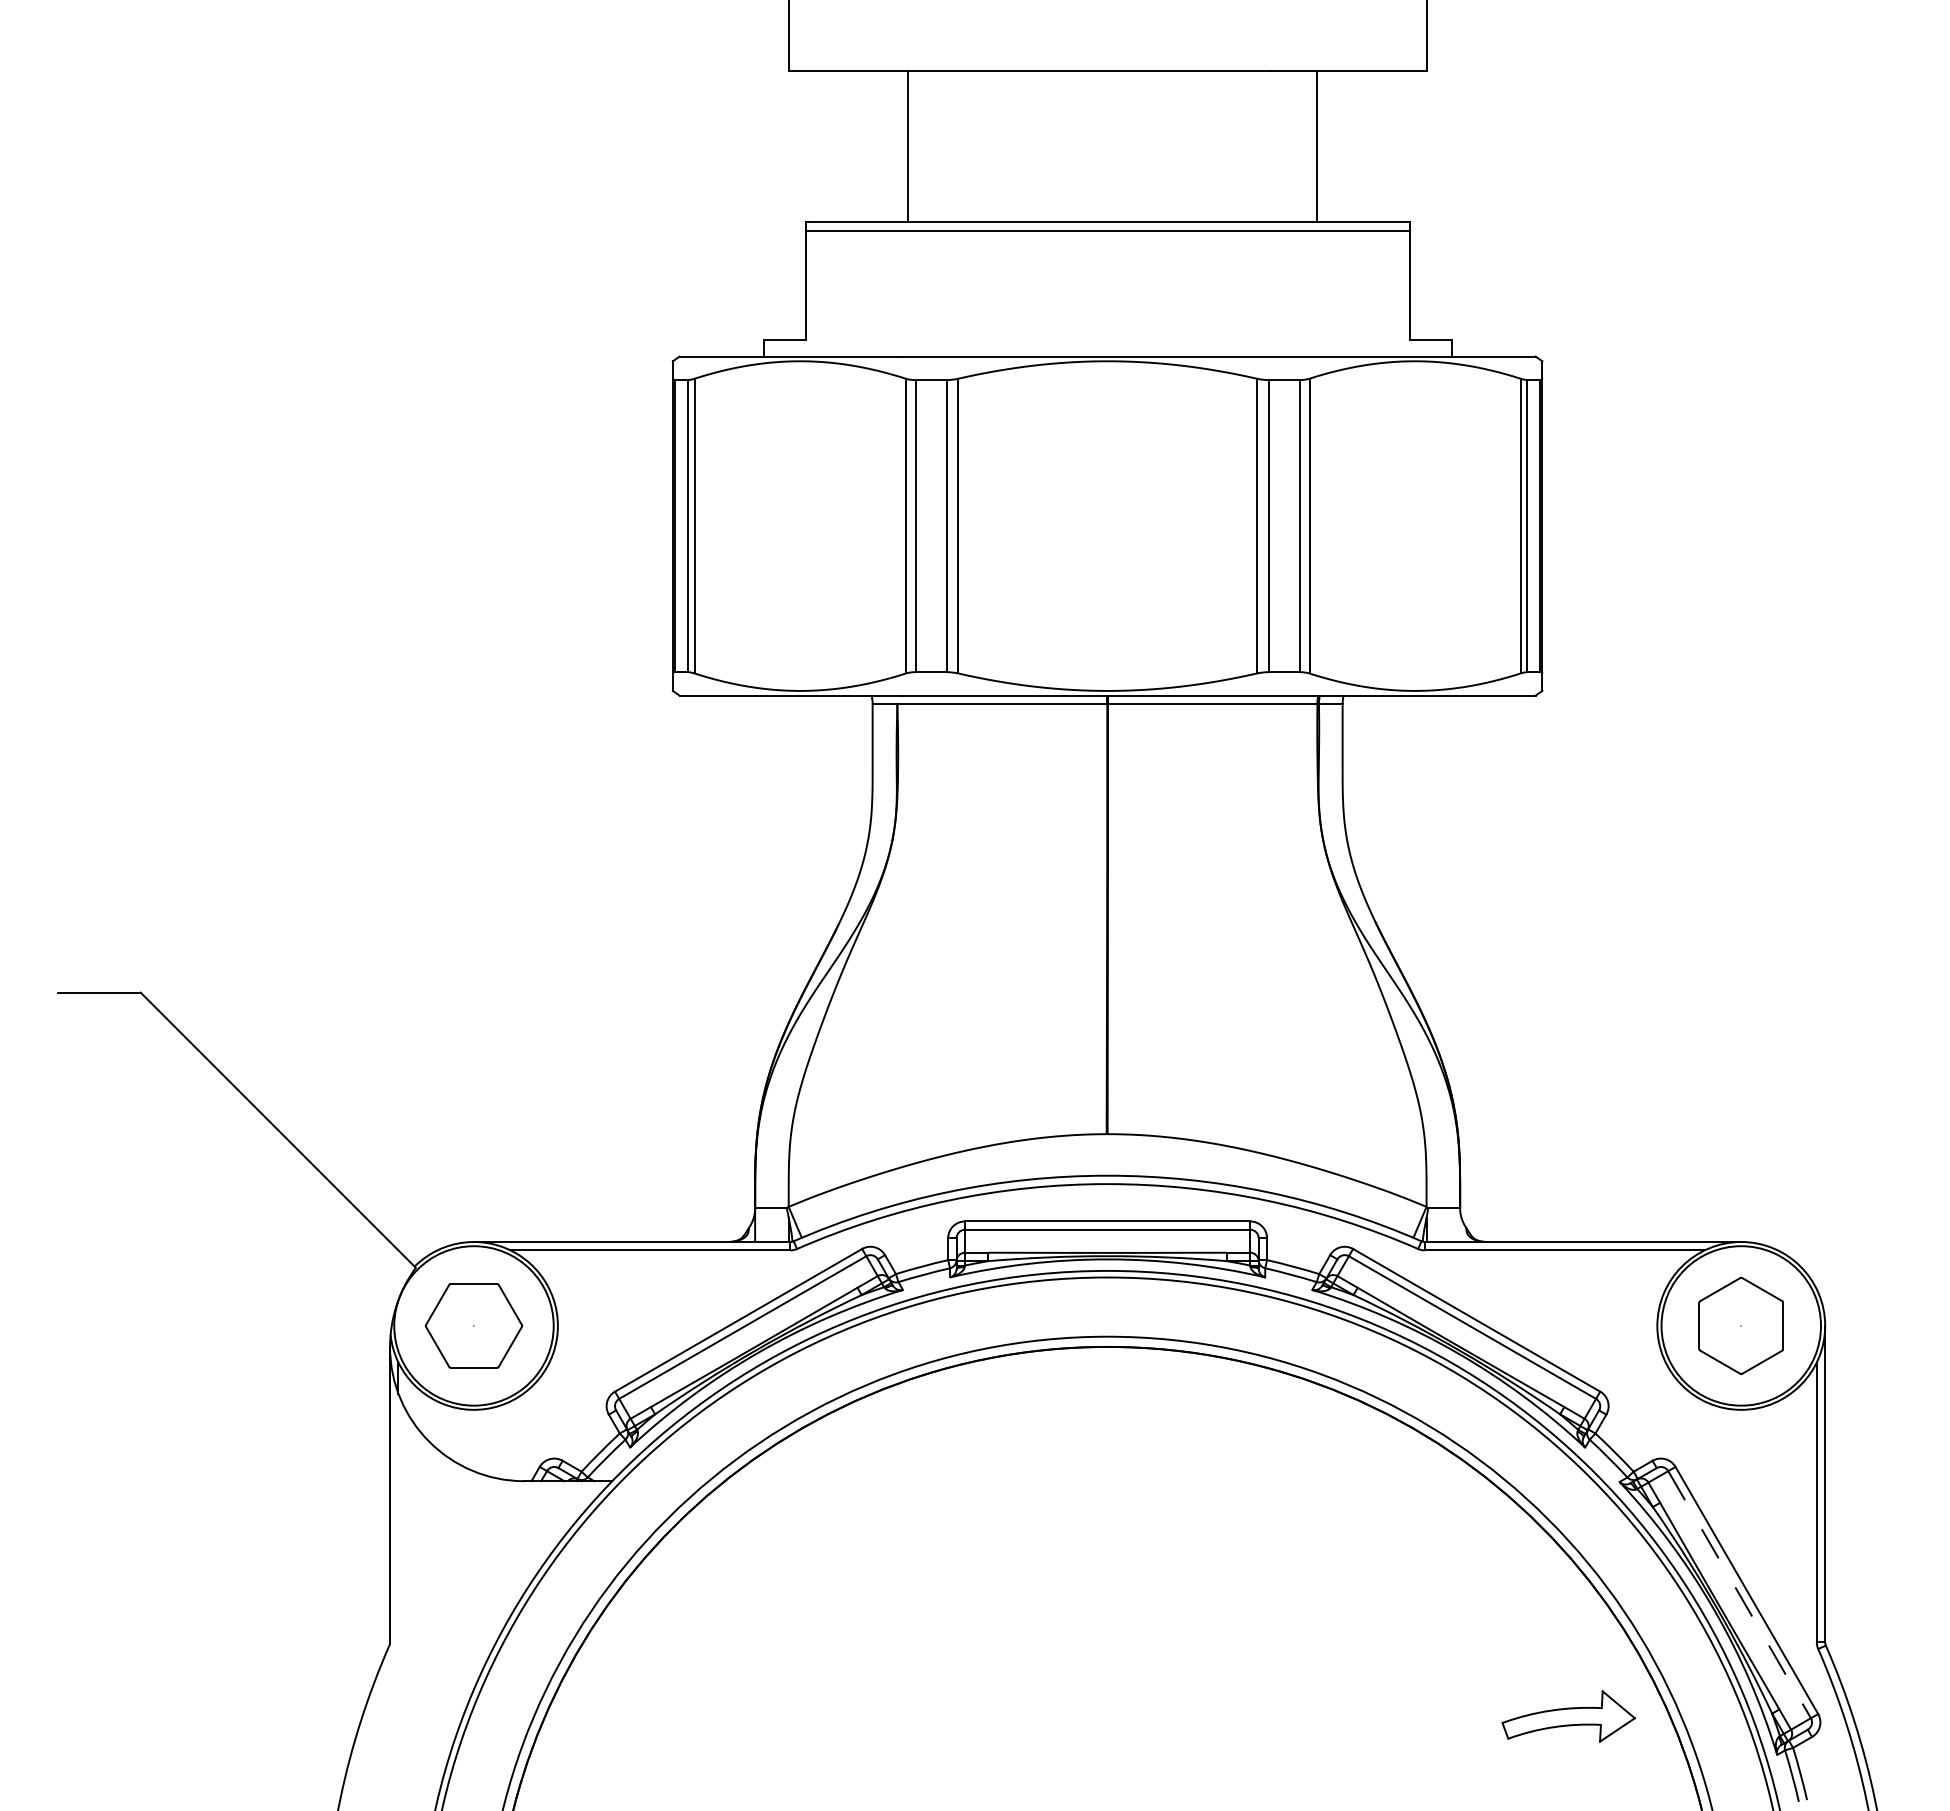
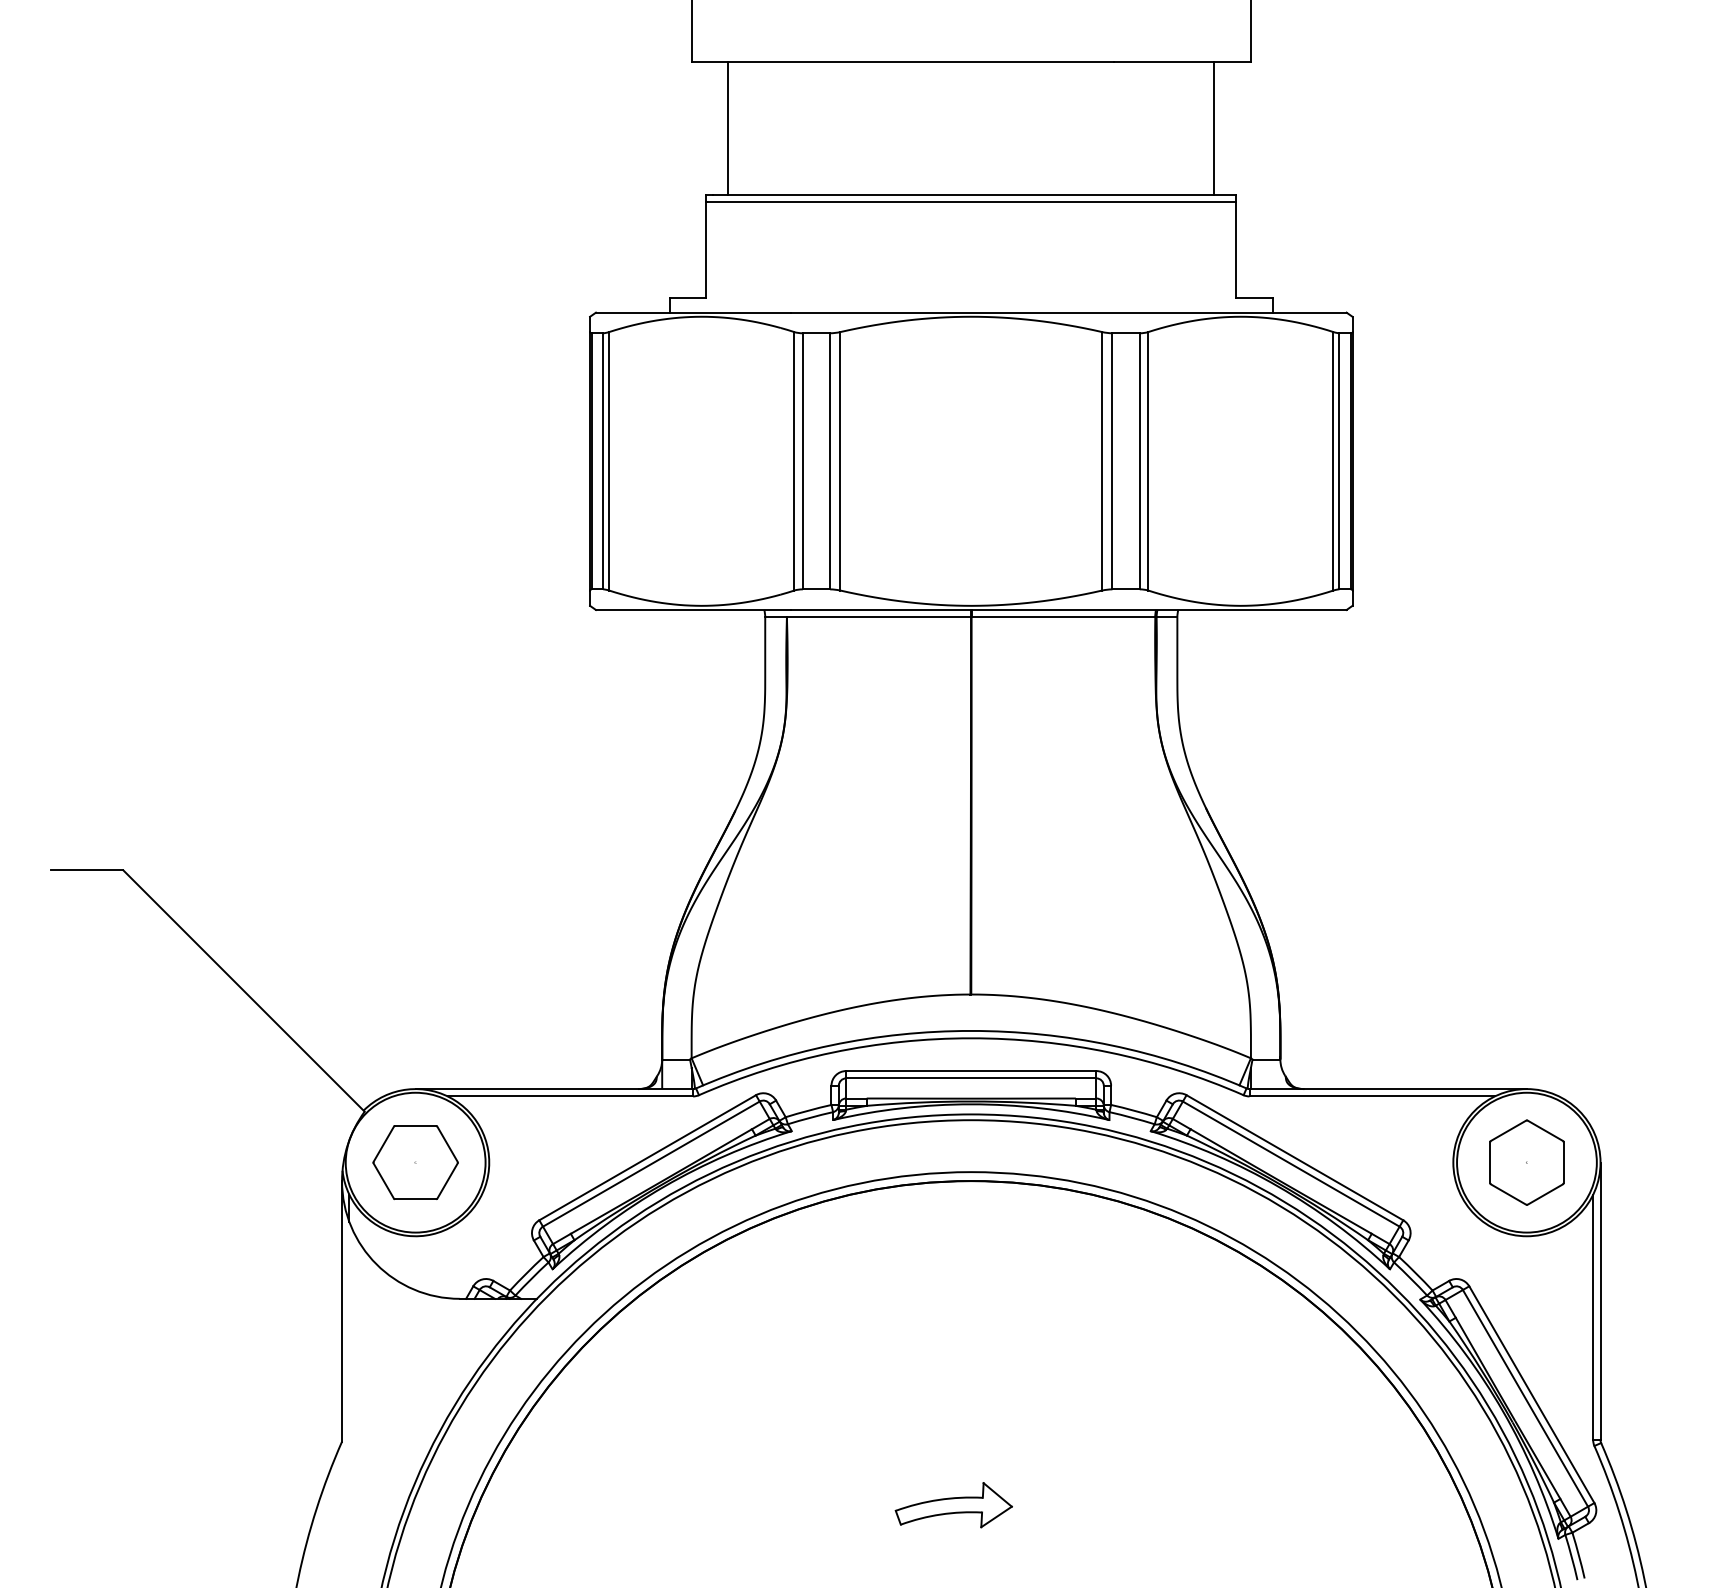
line: (907, 146) -> (728, 128), moved
line: (1316, 146) -> (1214, 128), moved
line: (1739, 1594) -> (1525, 1398), dashed -> solid
part: (1568, 1716) -> (953, 1505), moved

